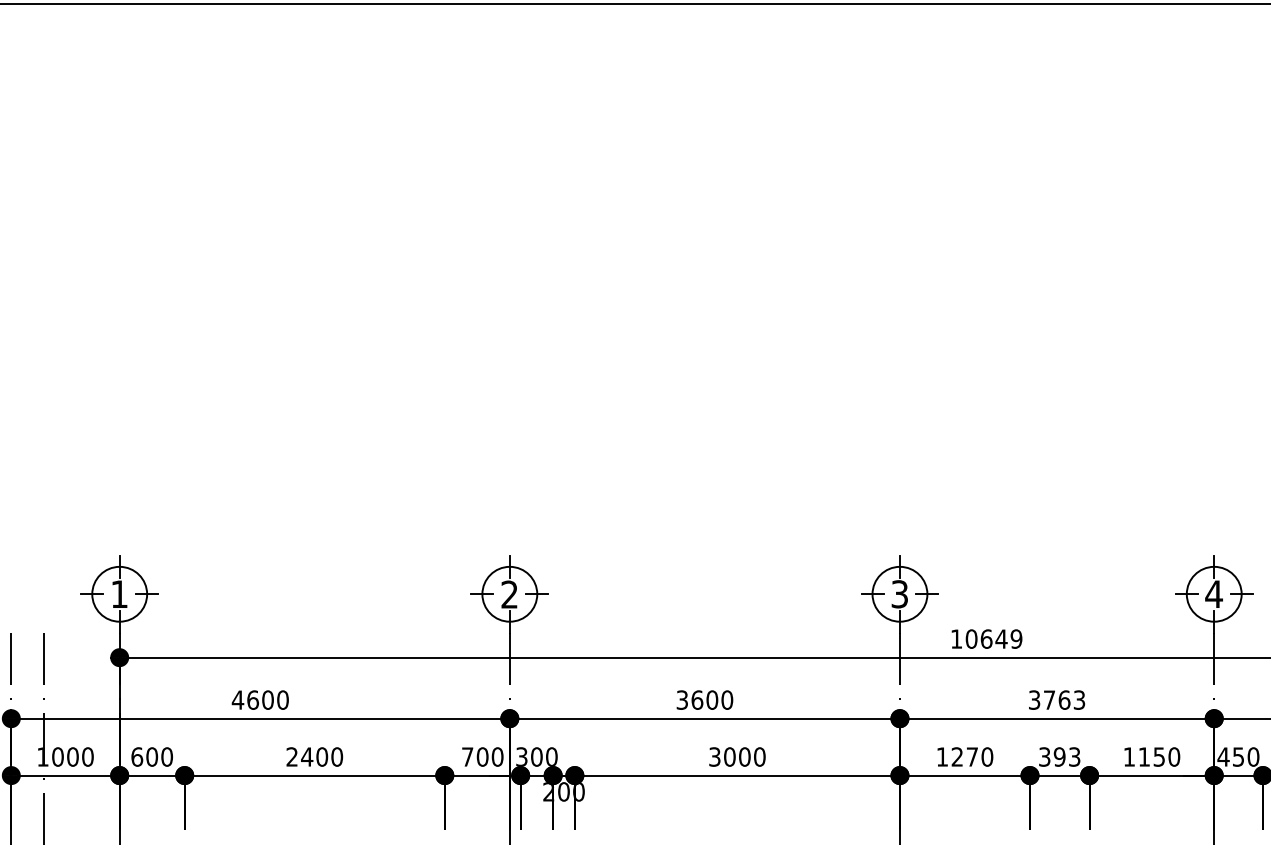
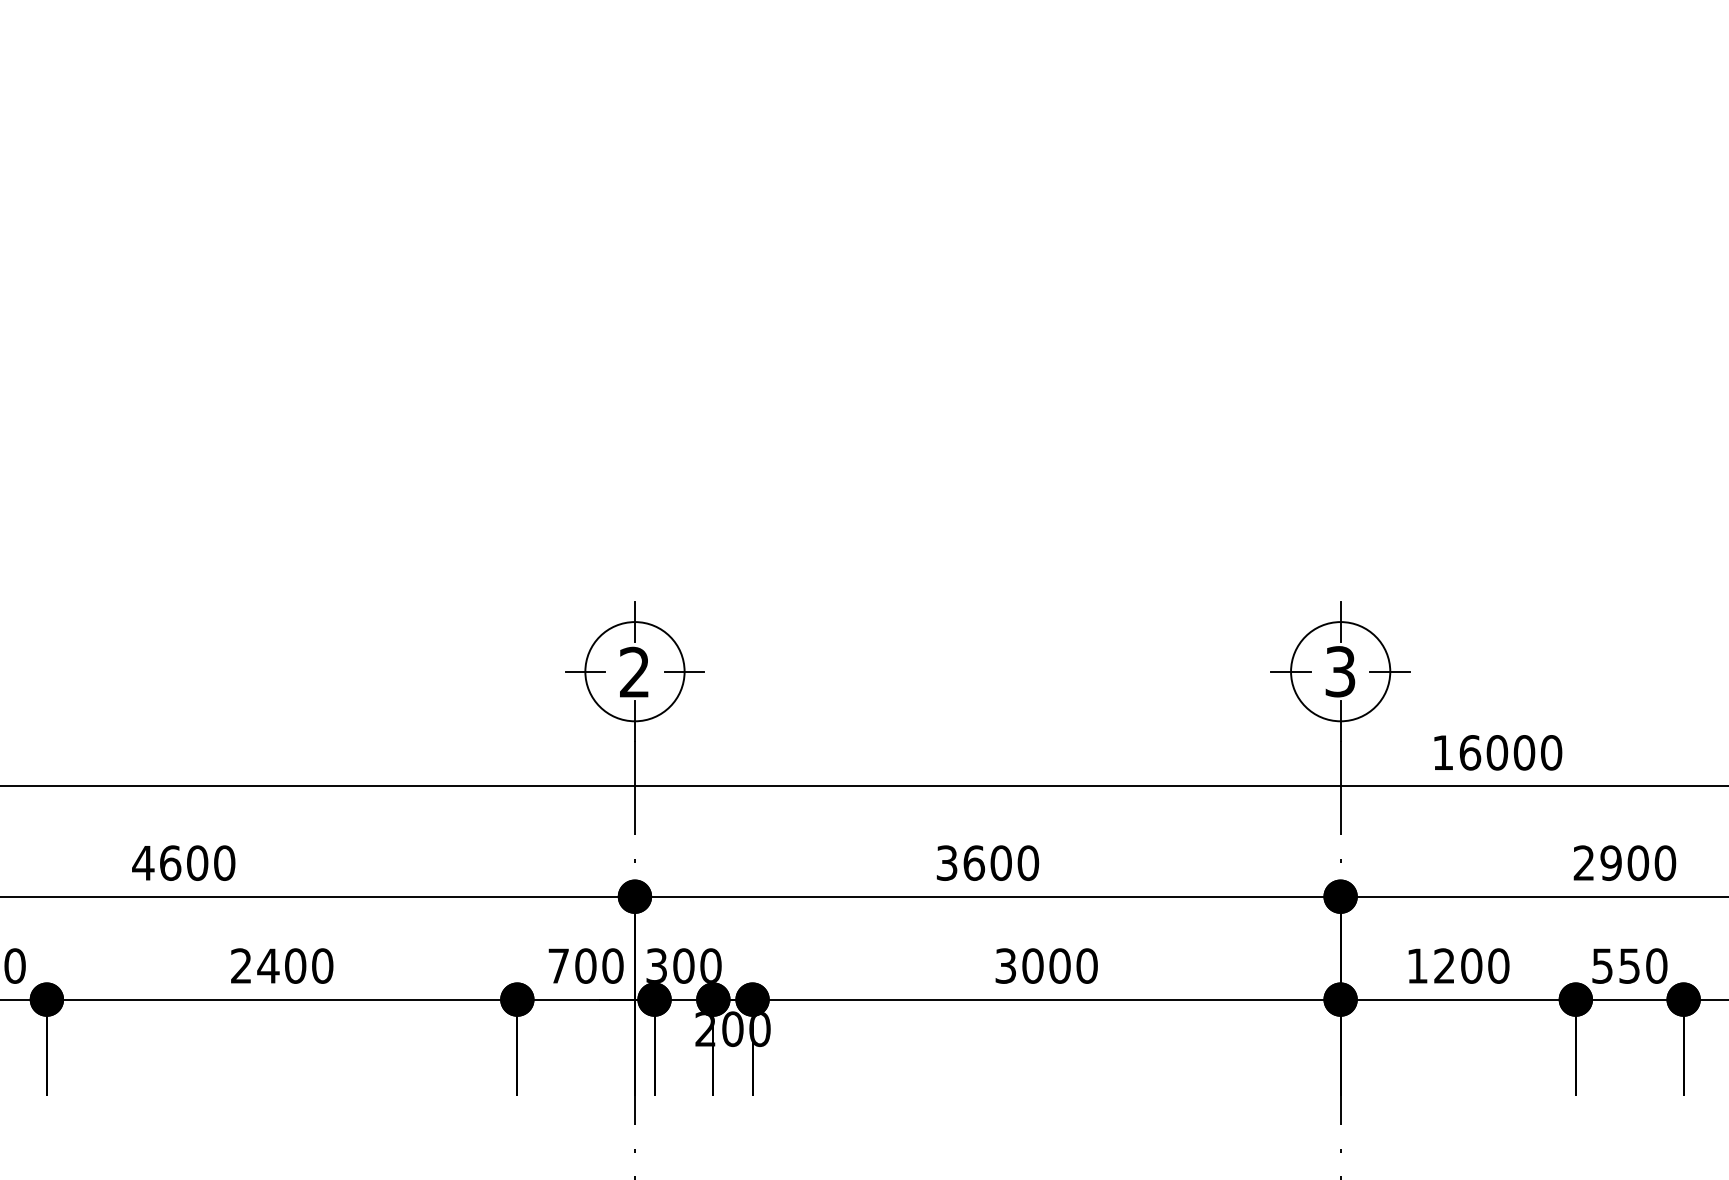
text: (993, 638) -> (1509, 751), 10649 -> 16000
text: (1057, 699) -> (1625, 862), 3763 -> 2900
text: (972, 756) -> (1471, 965), 1270 -> 1200
text: (1059, 756) -> (1629, 965), 393 -> 550

